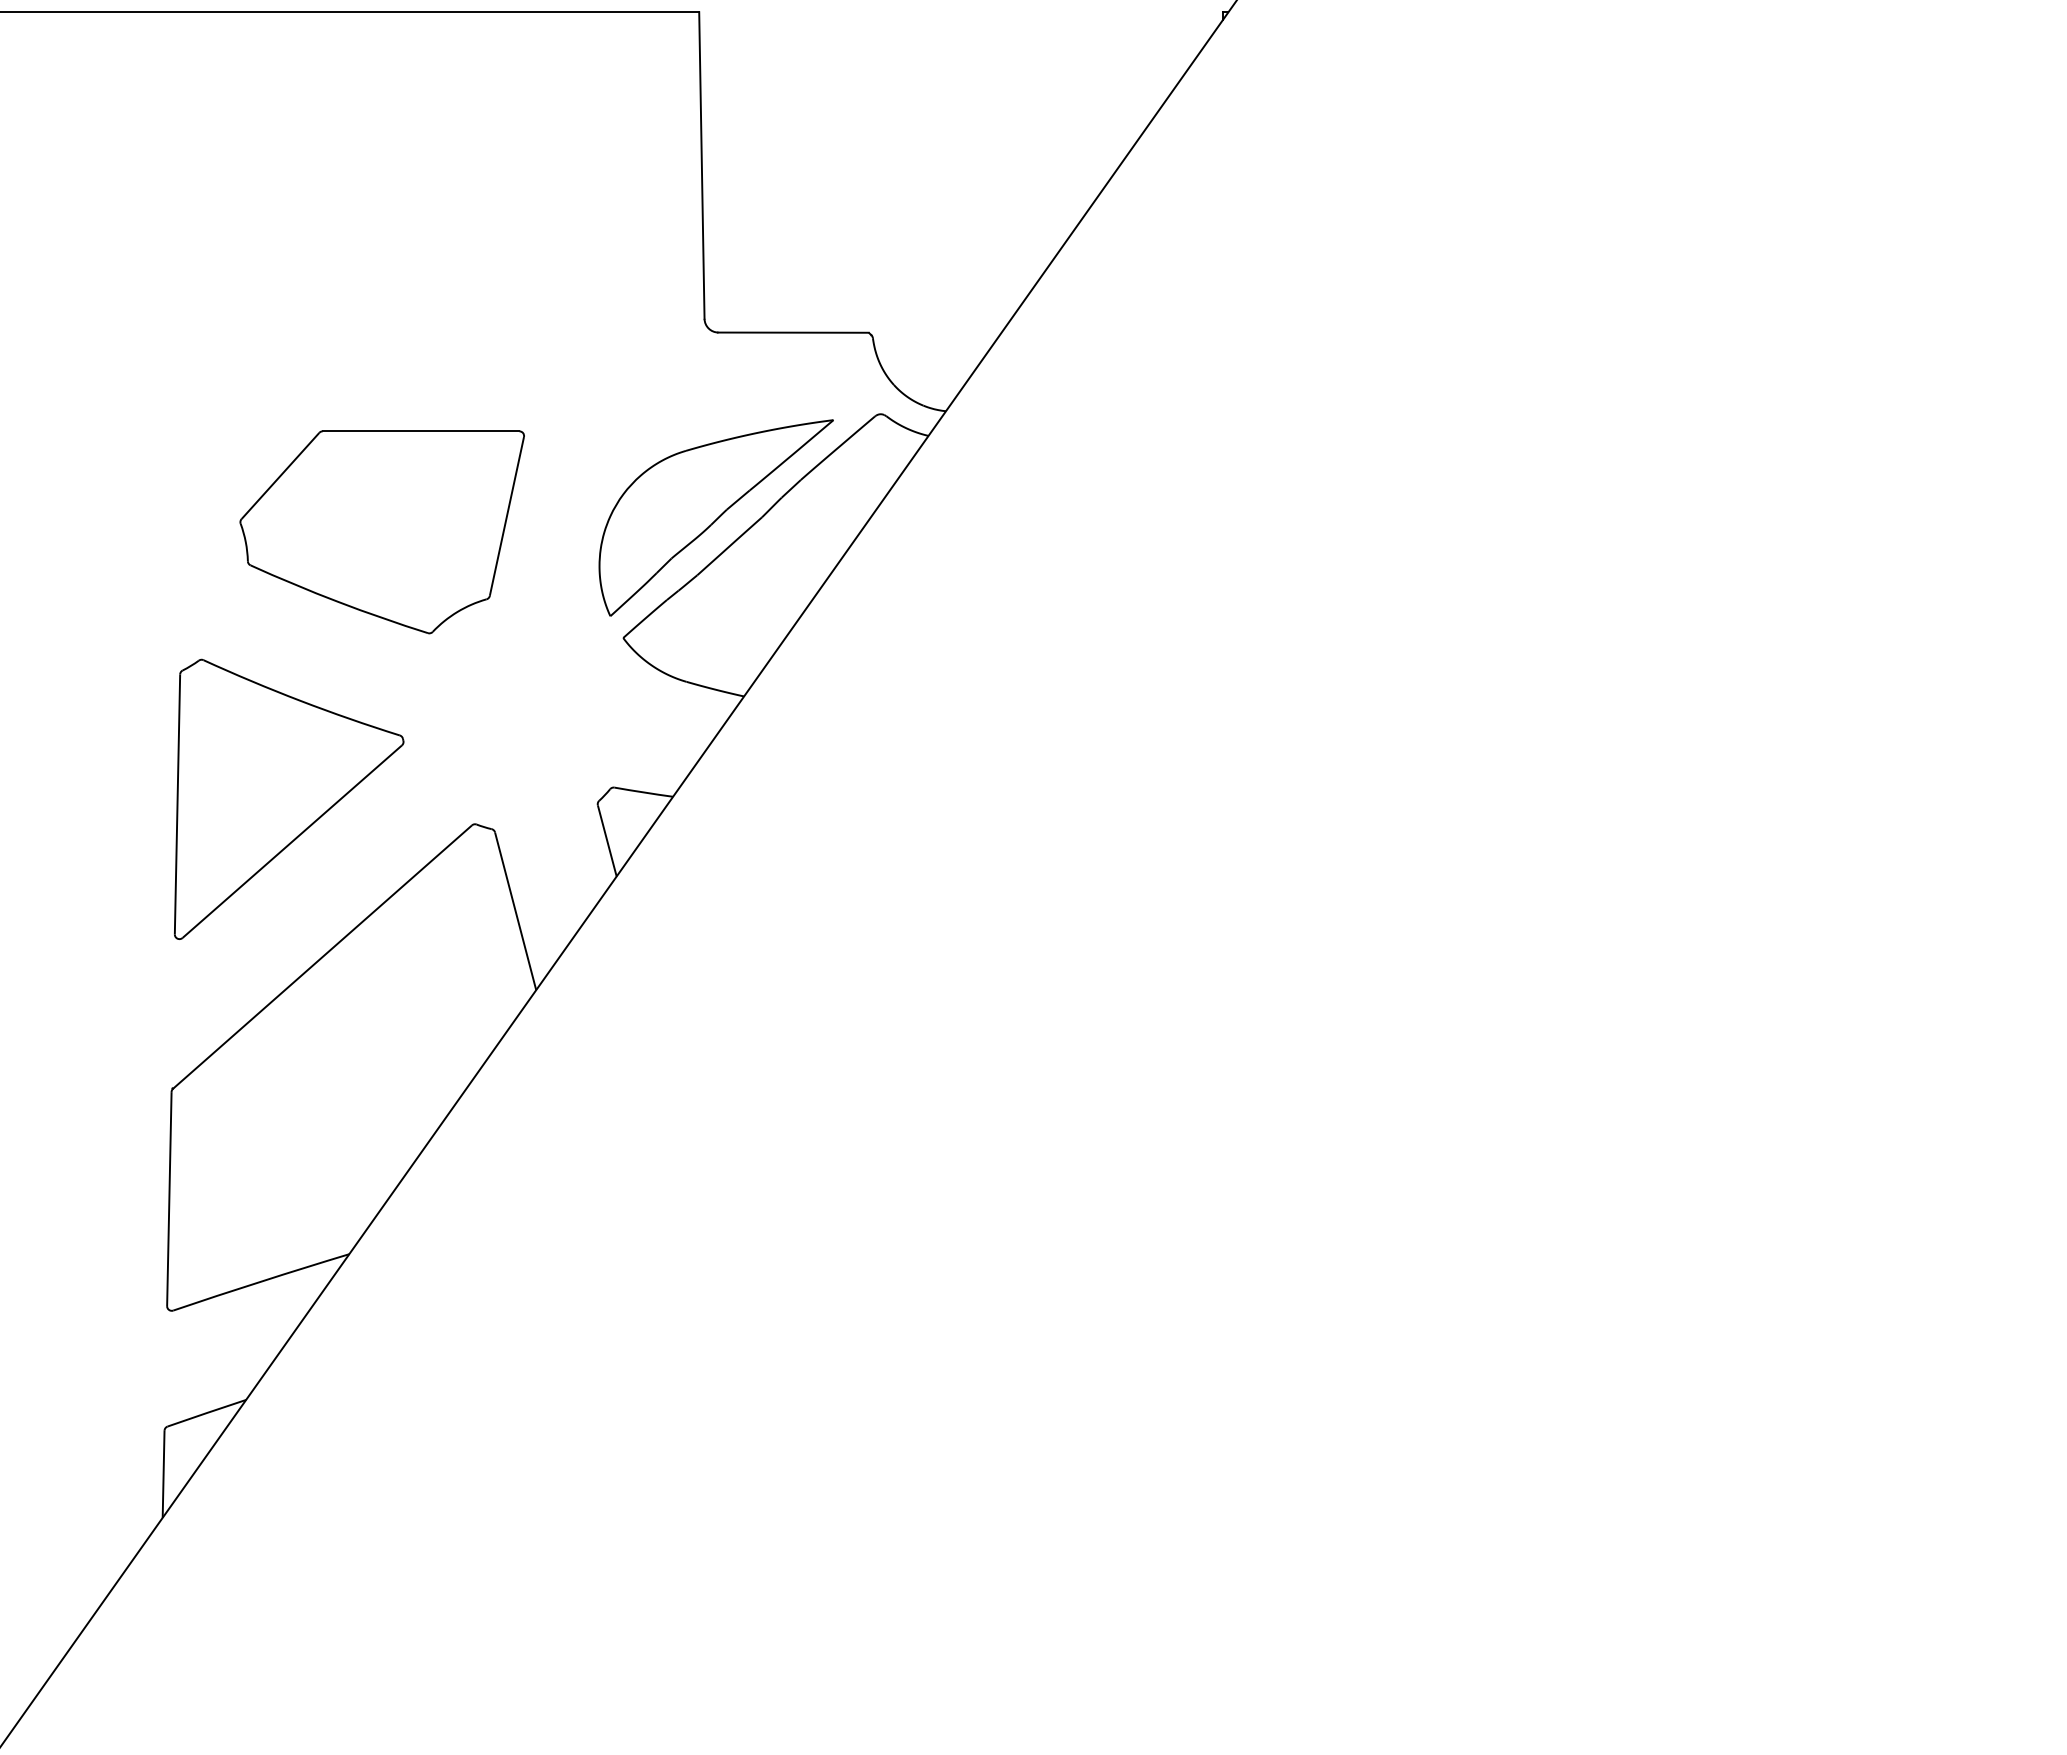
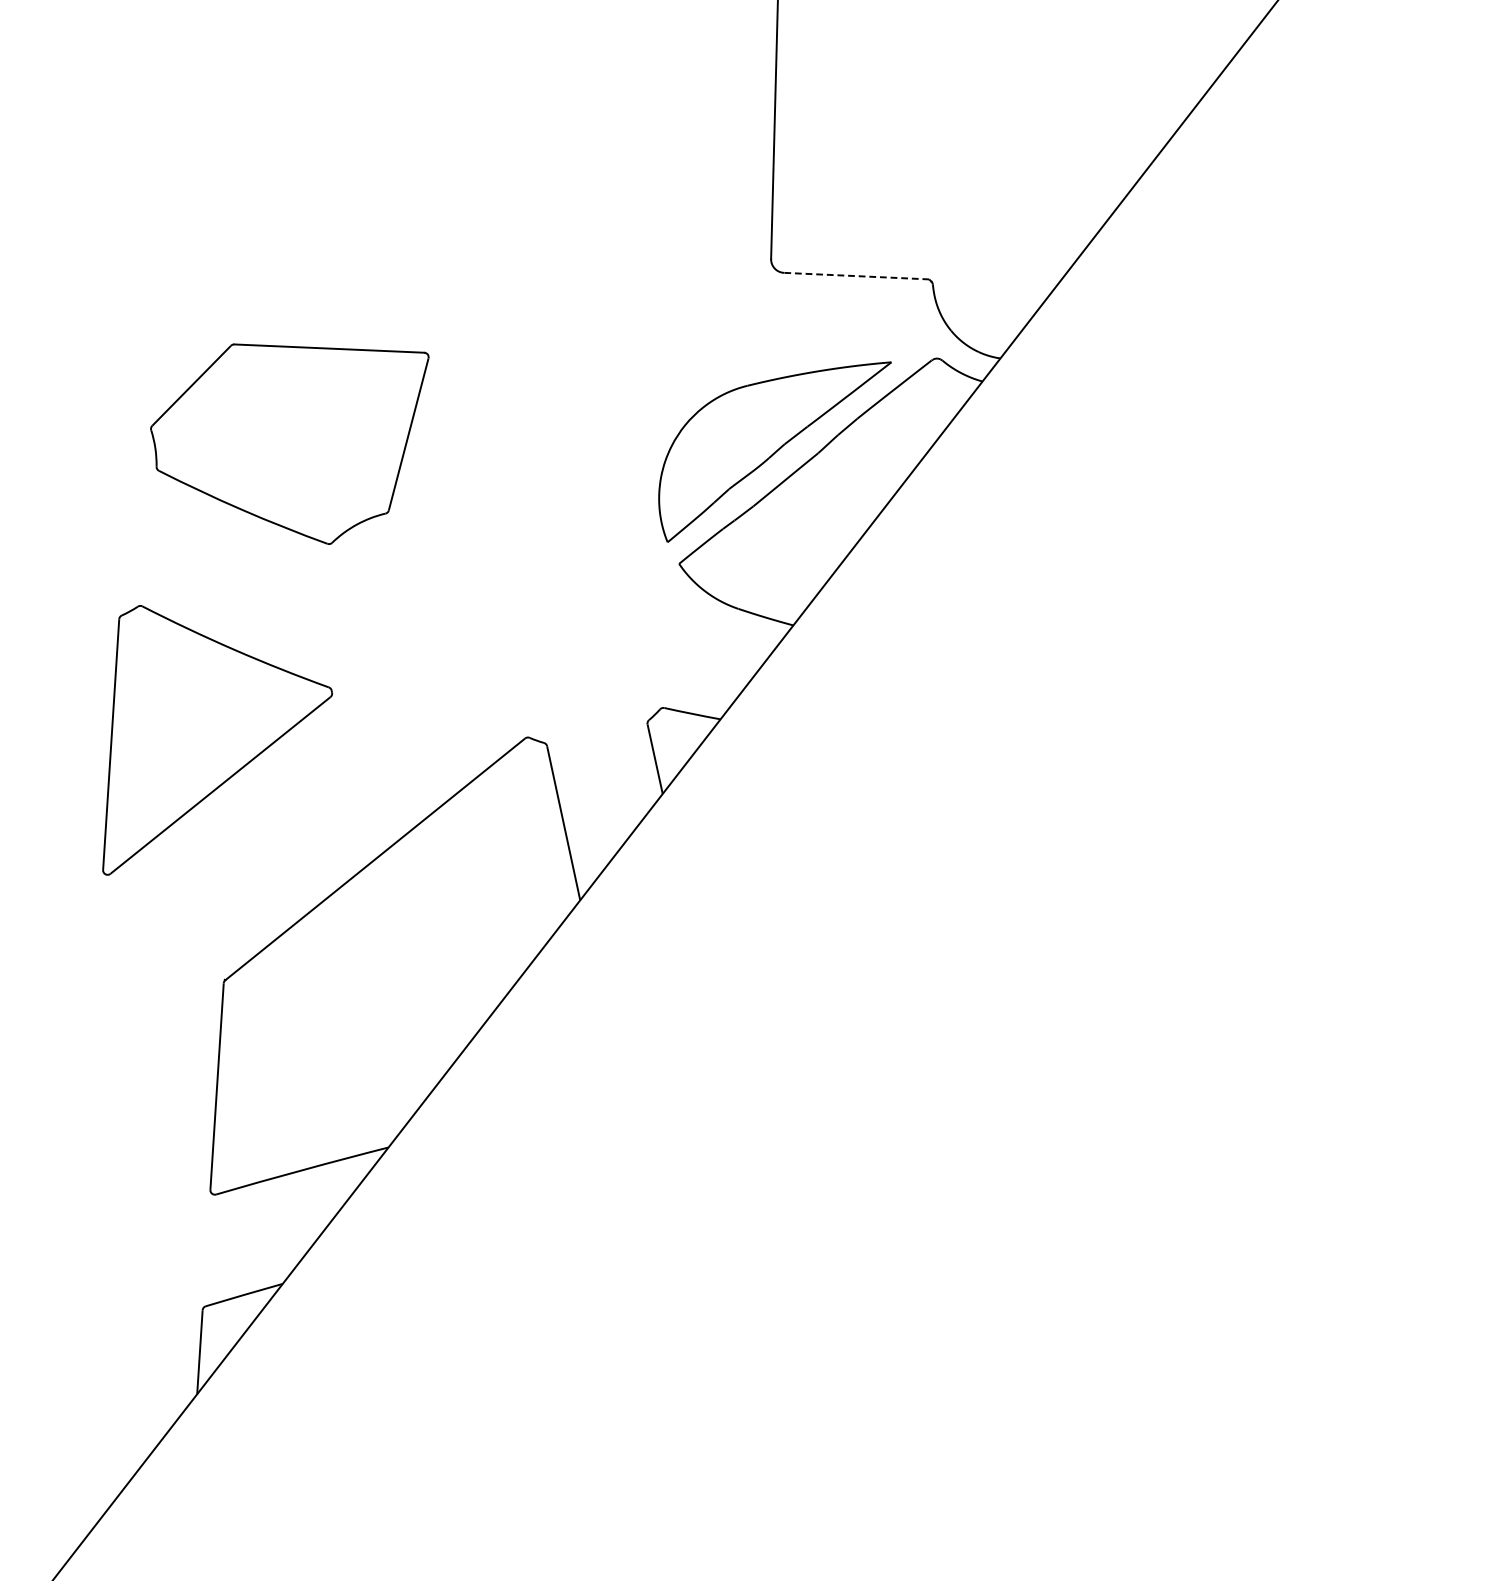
line: (792, 332) -> (855, 275), solid -> dashed
part: (381, 532) -> (286, 444), moved
part: (289, 798) -> (219, 743), moved

